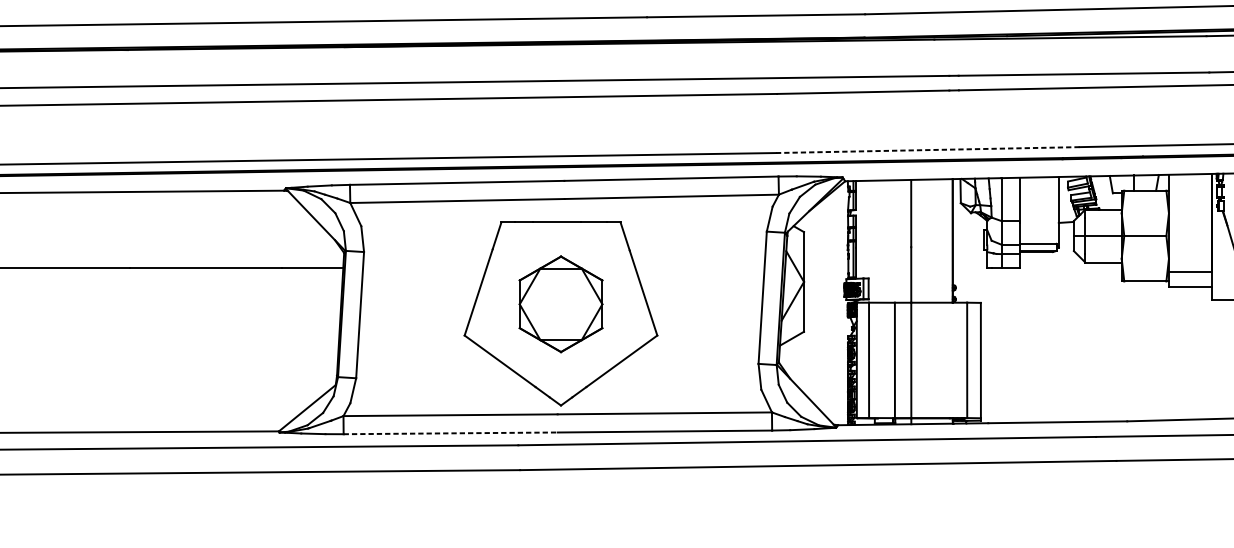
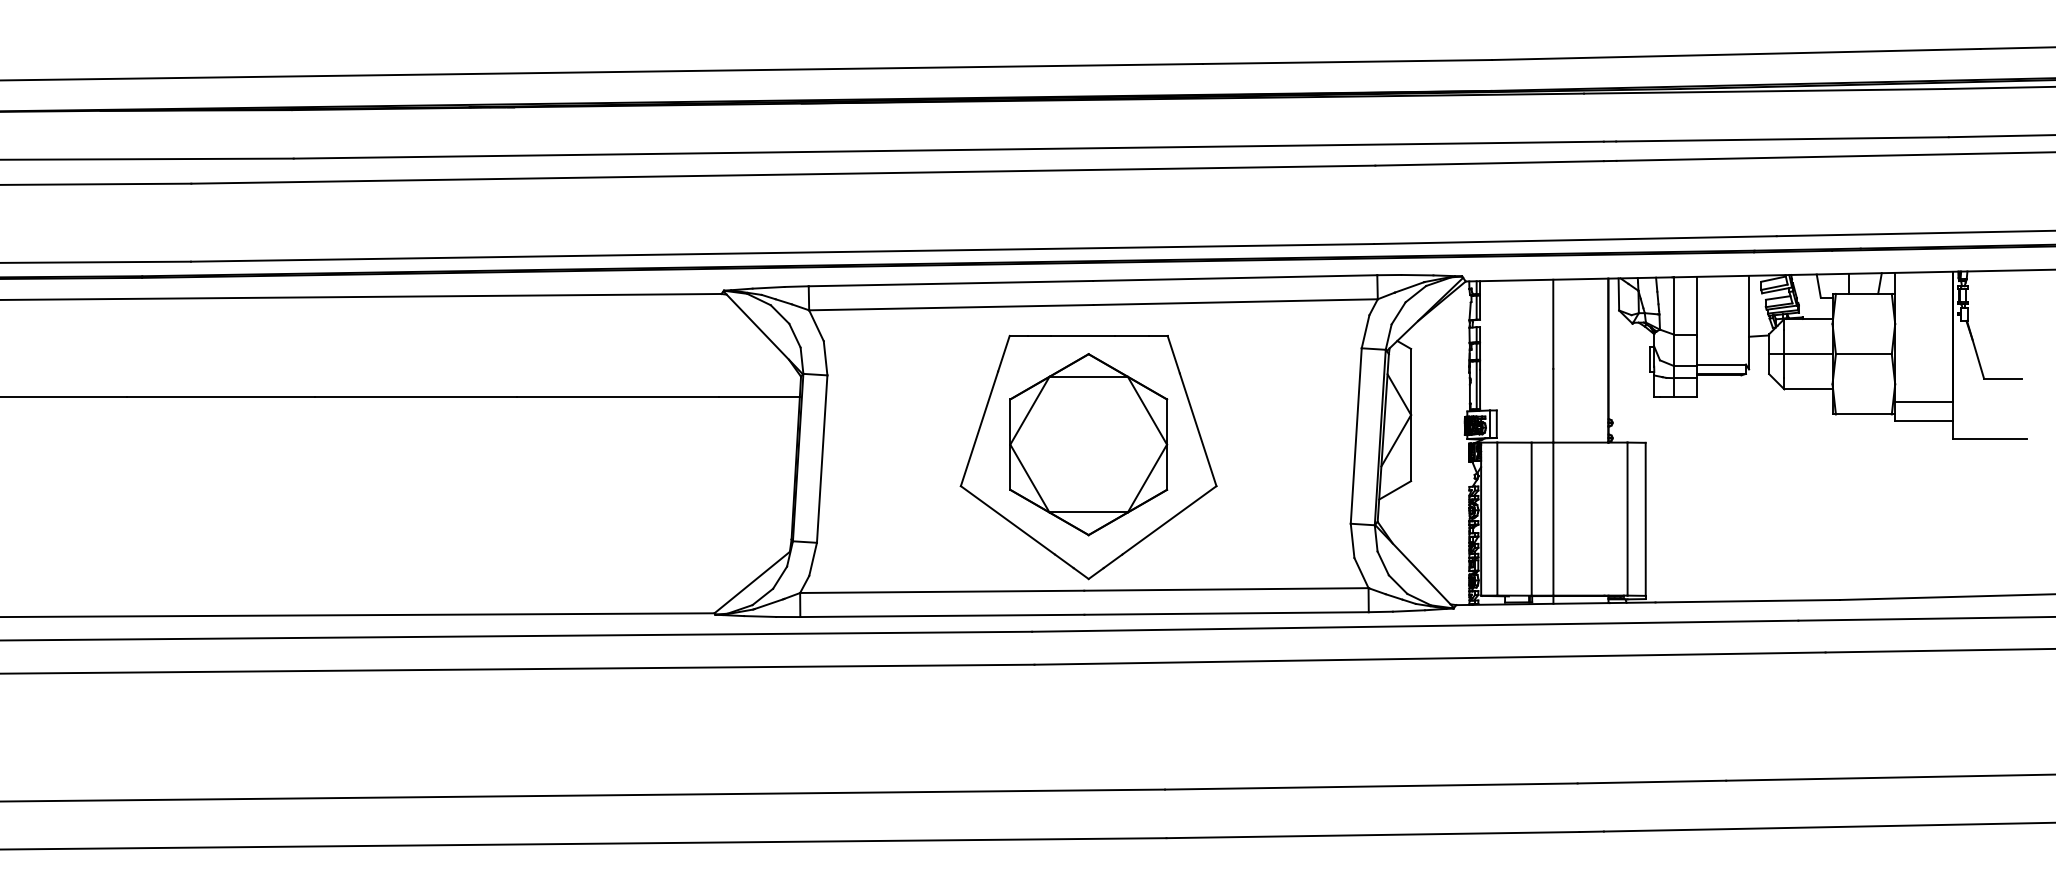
line: (927, 150) -> (1574, 240), dashed -> solid
part: (560, 304) -> (1088, 444), size x1.43
line: (450, 433) -> (942, 615), dashed -> solid

